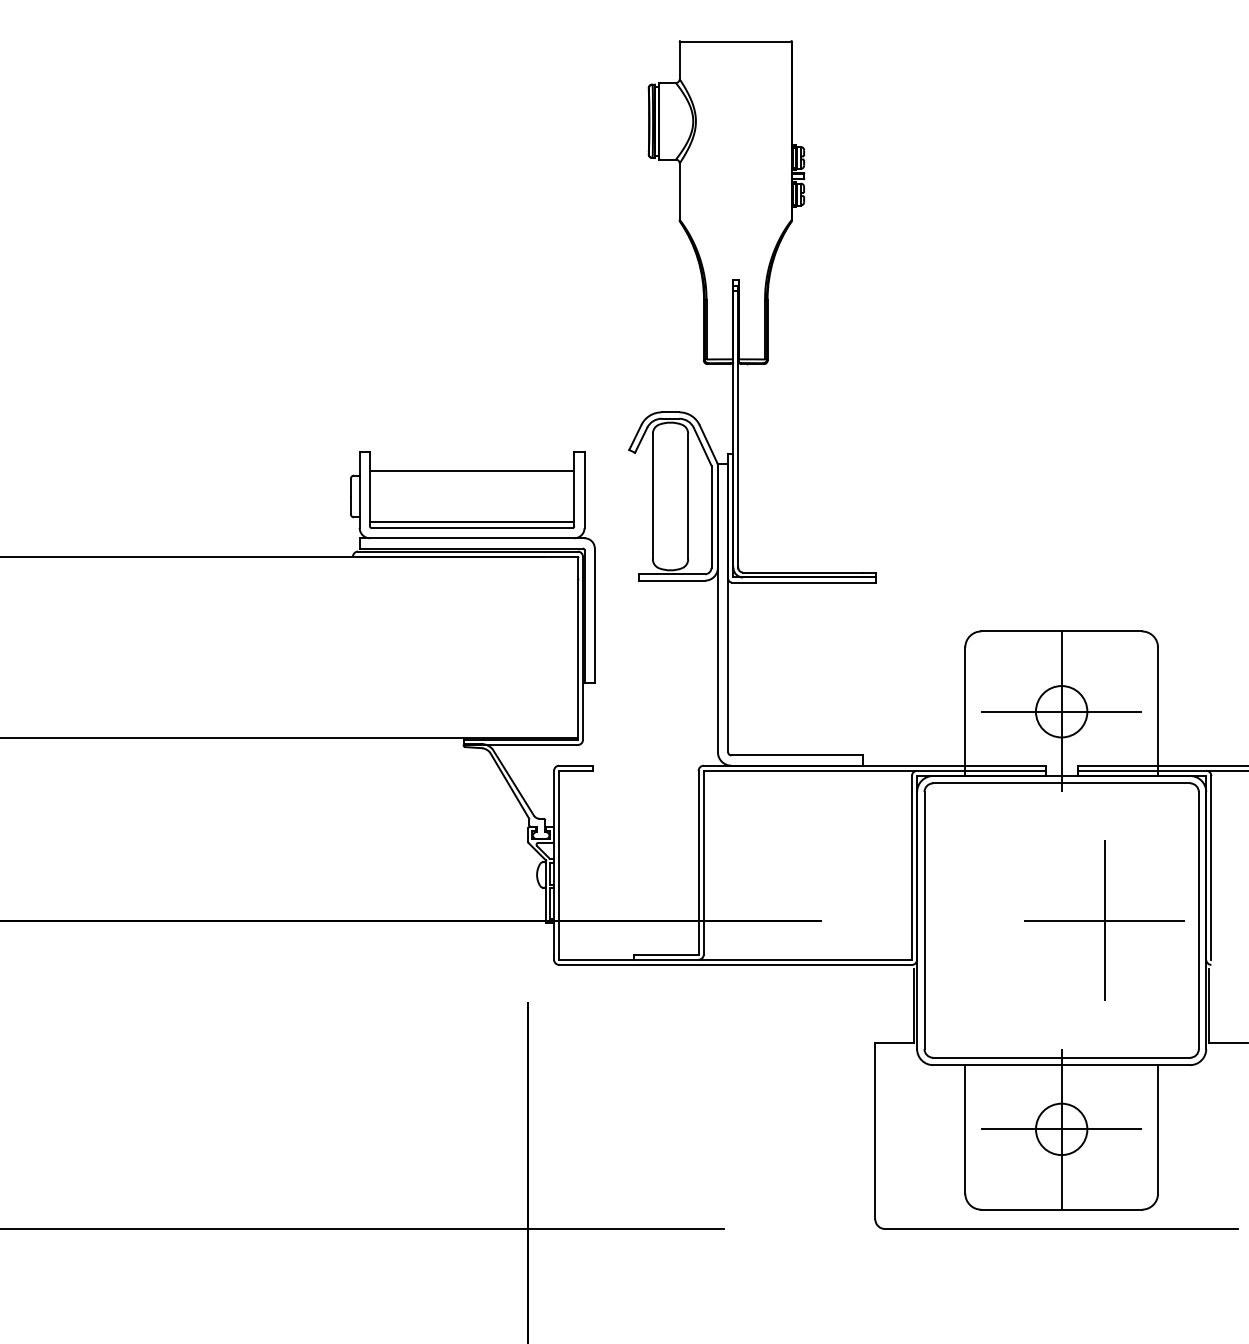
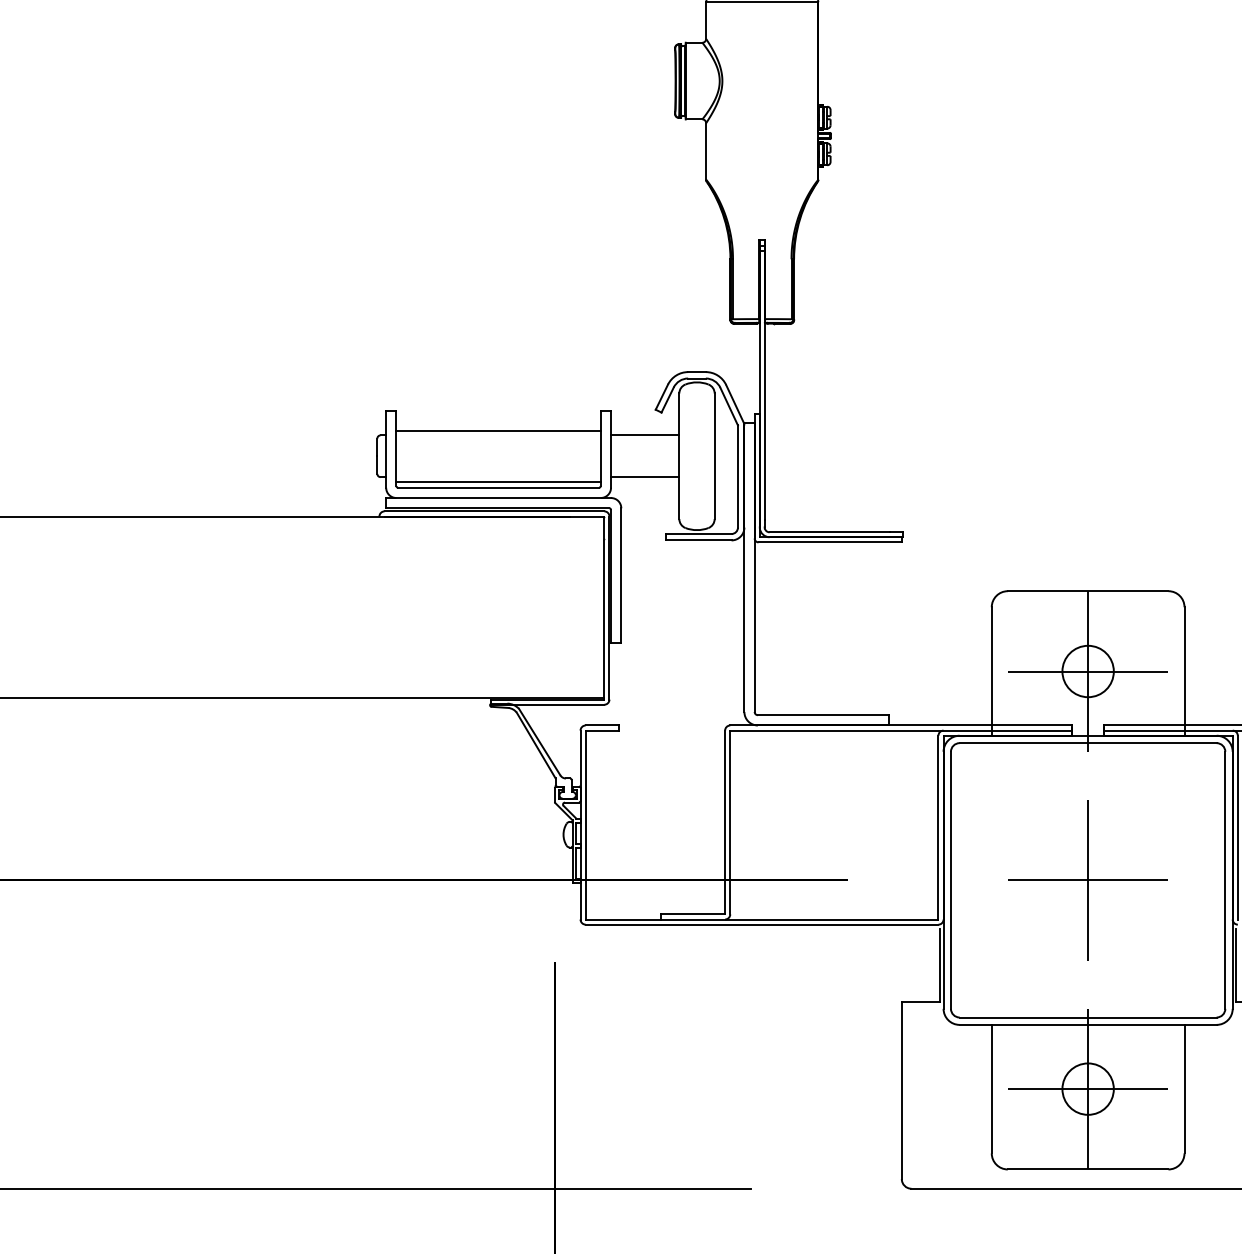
line: (618, 475) -> (644, 435), added
line: (618, 517) -> (644, 477), added
part: (1104, 920) -> (1087, 880), moved

